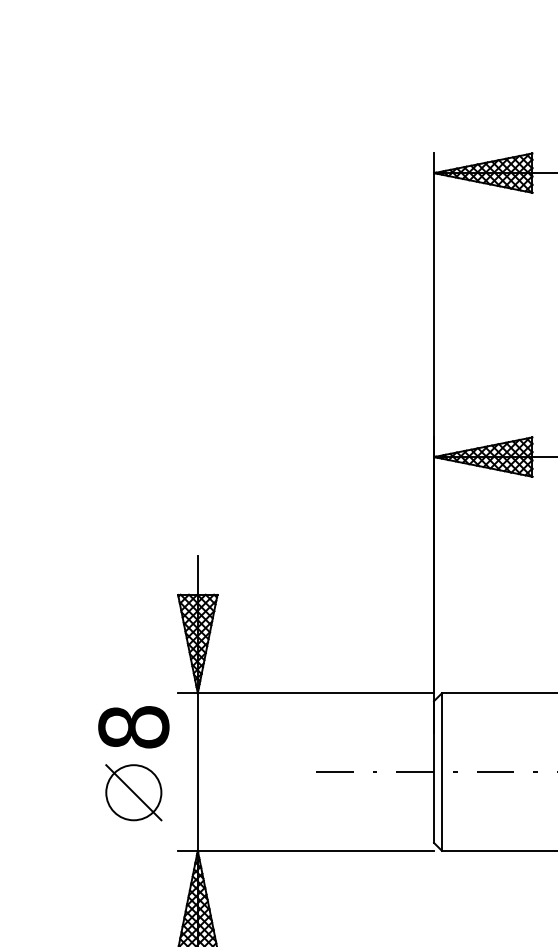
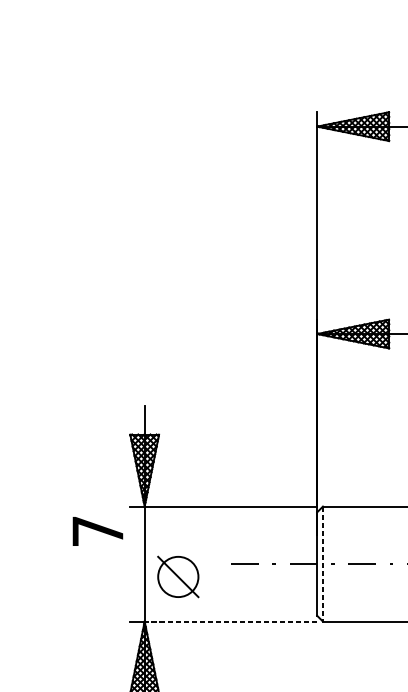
text: (133, 727) -> (97, 531), 8 -> 7
line: (441, 772) -> (322, 564), solid -> dashed
part: (133, 792) -> (178, 576), moved
line: (315, 850) -> (230, 621), solid -> dashed

